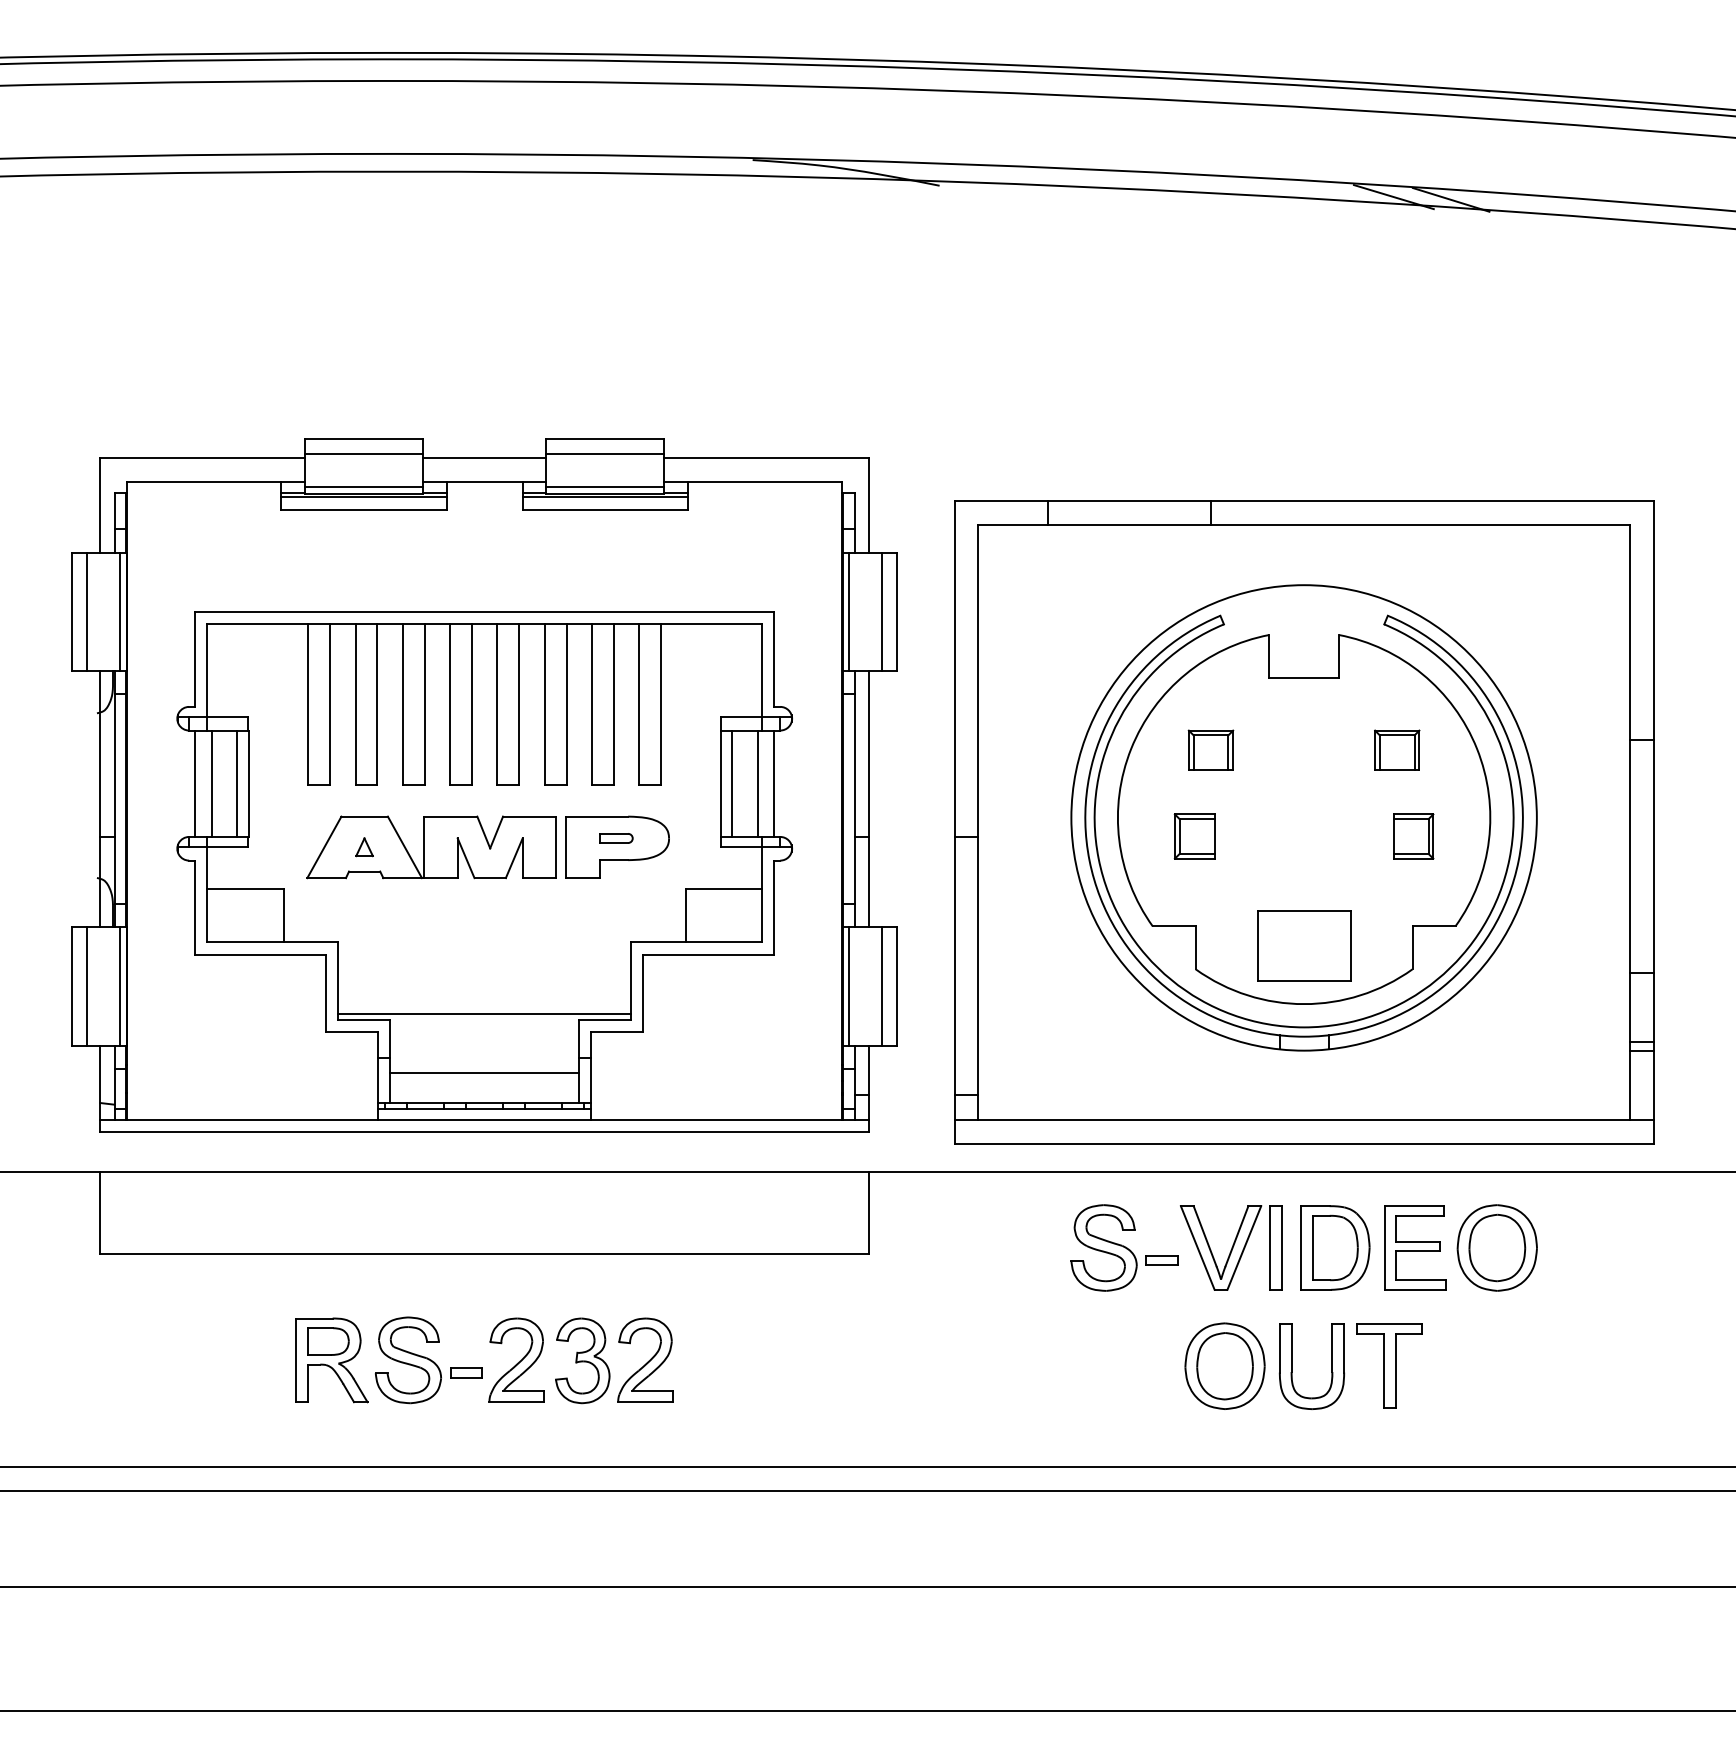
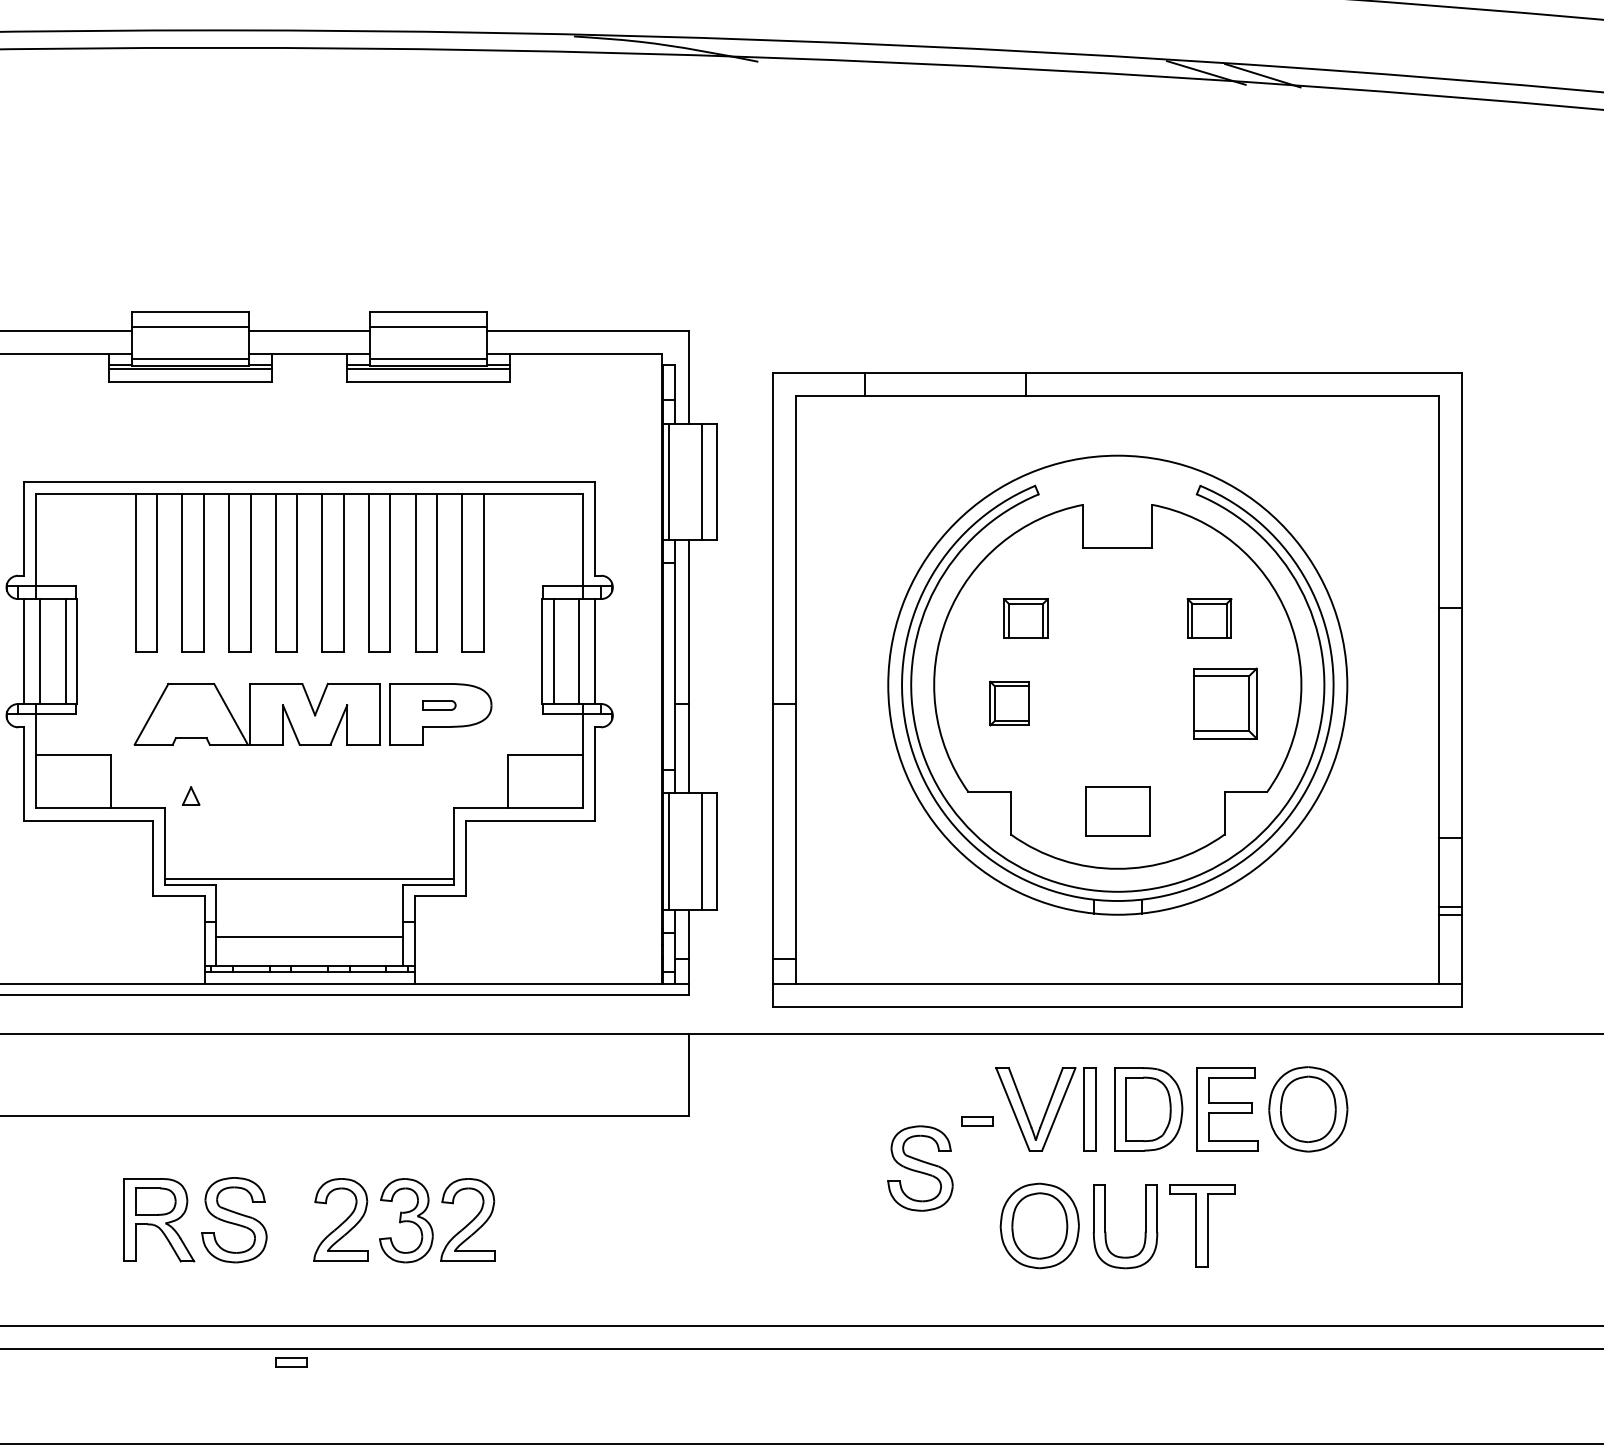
part: (1413, 836) -> (1225, 703), size x1.6
part: (364, 847) -> (191, 796), moved
part: (1304, 945) -> (1118, 811), size x0.7
part: (1103, 1247) -> (919, 1168), moved
part: (466, 1372) -> (291, 1362), moved

